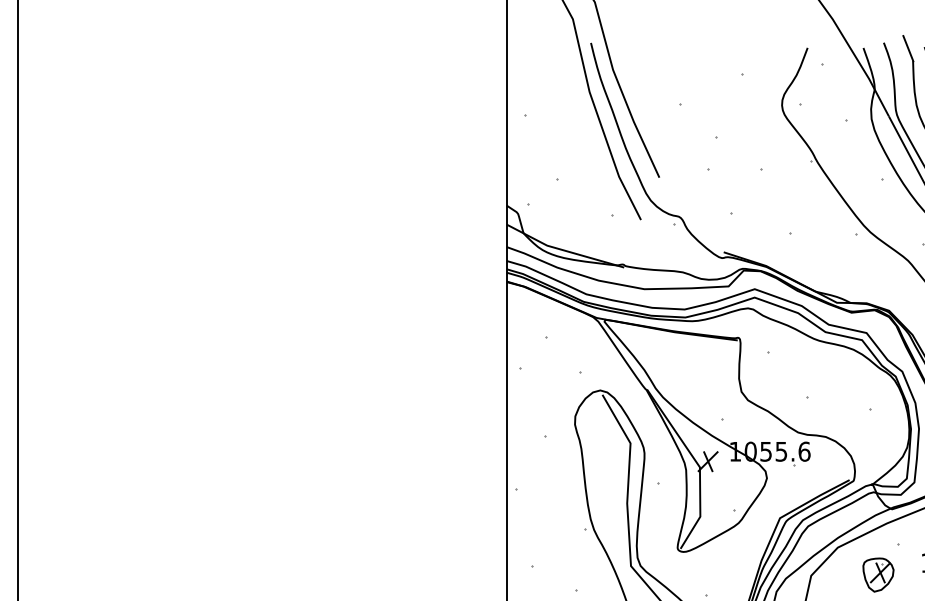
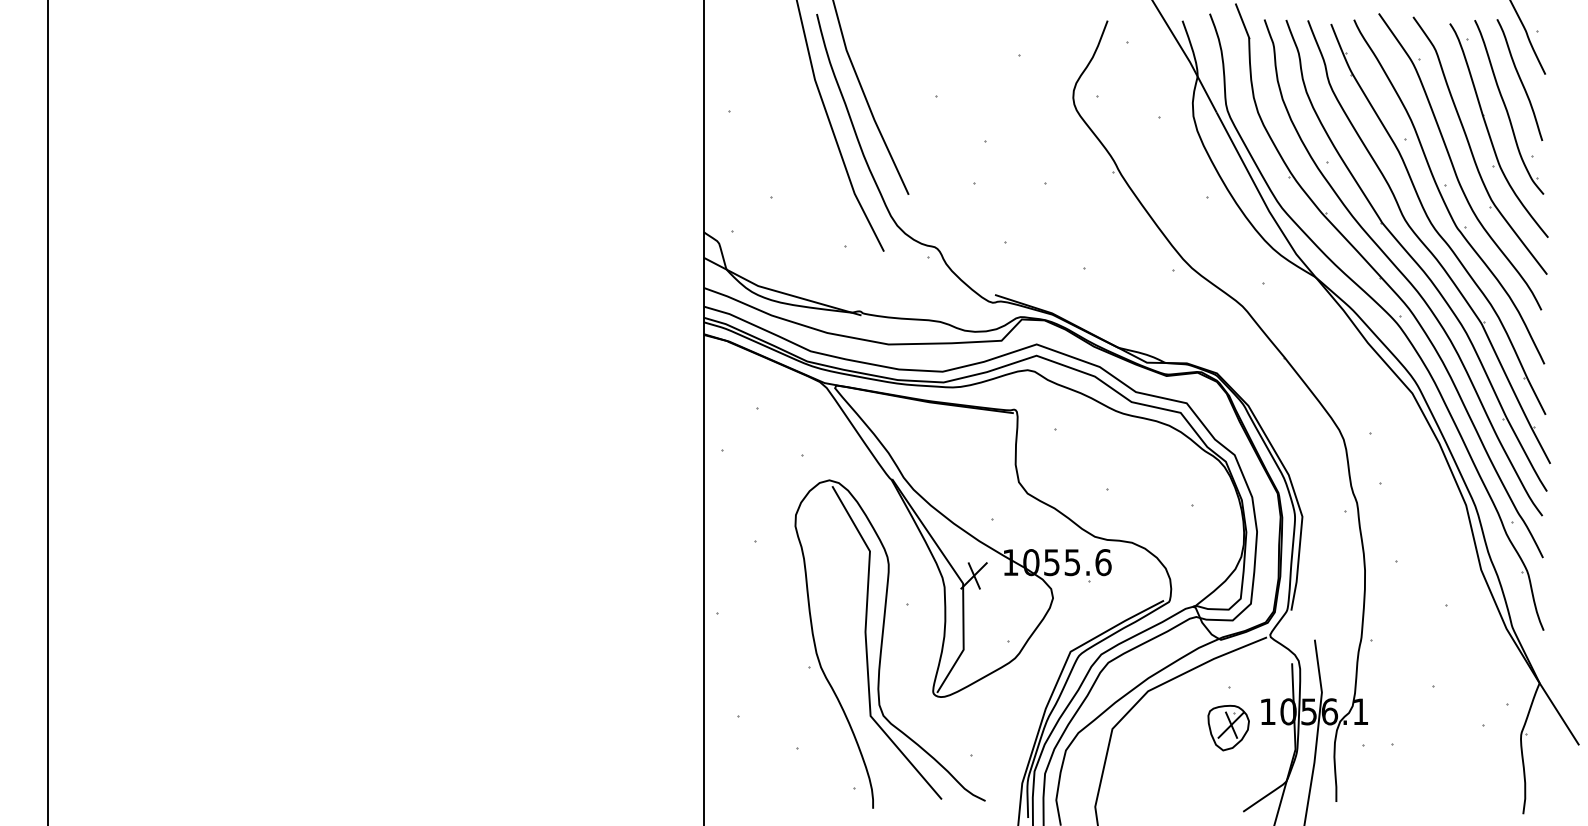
part: (878, 574) -> (1228, 727), moved

